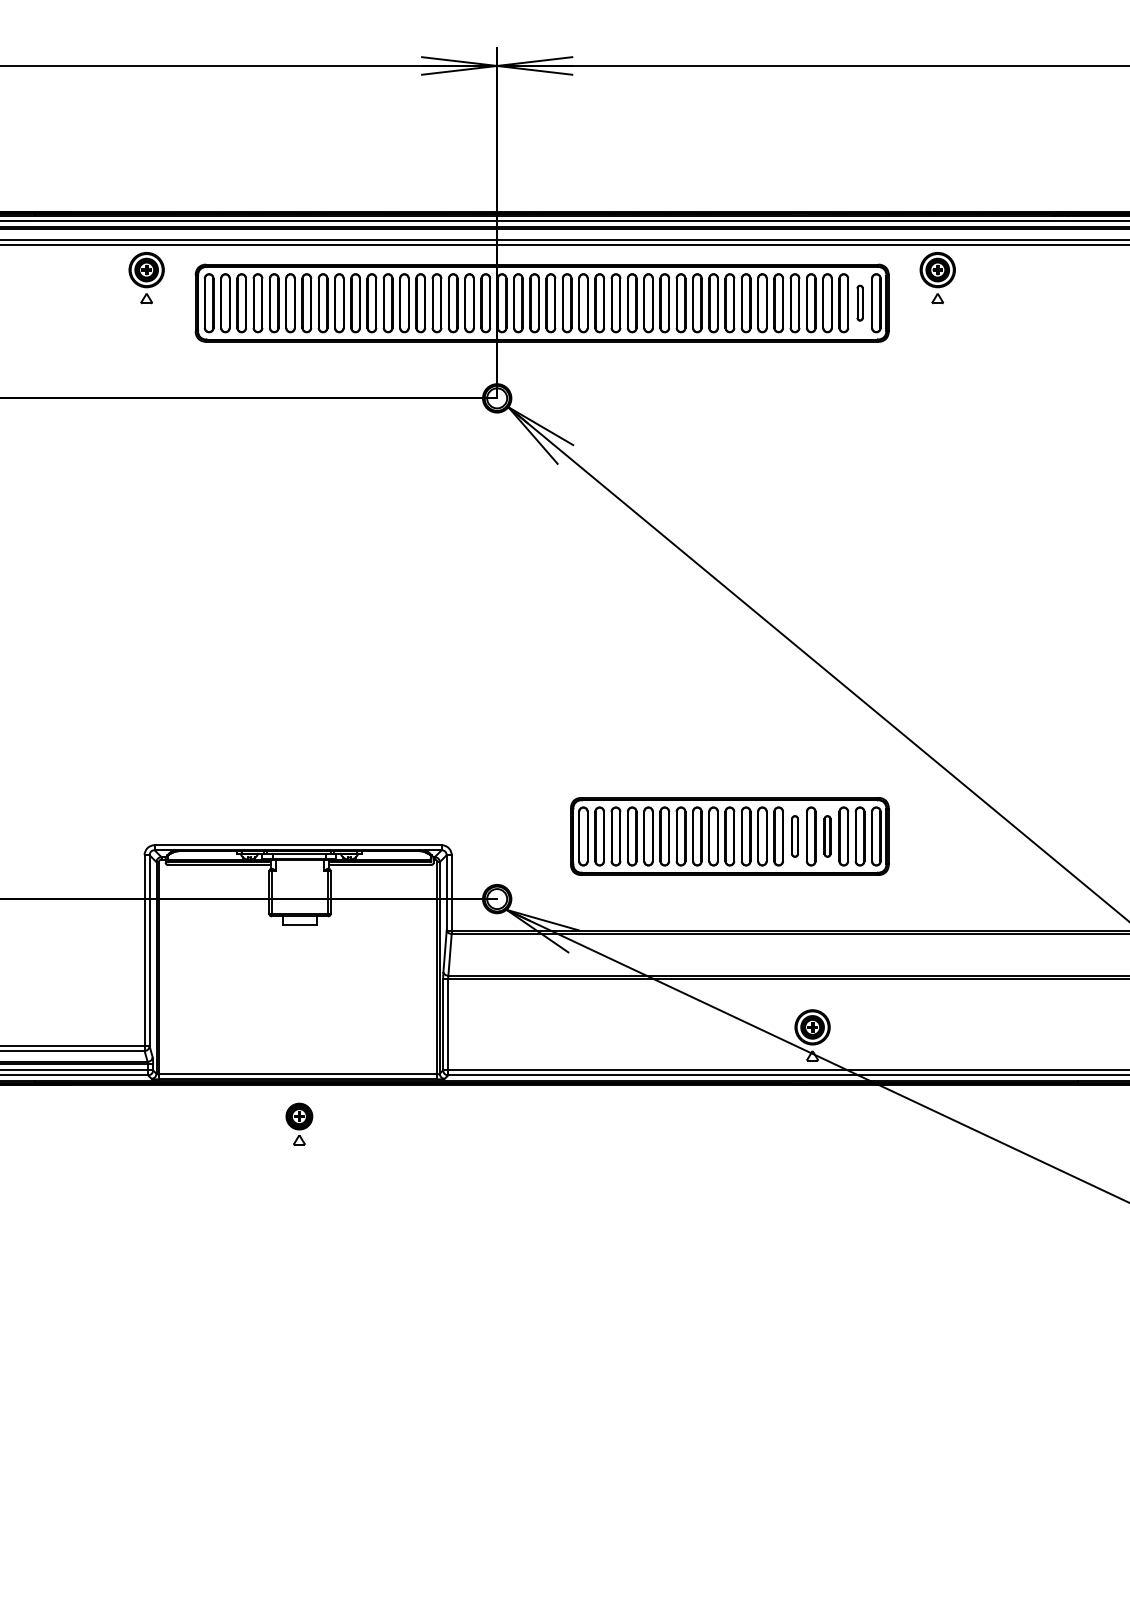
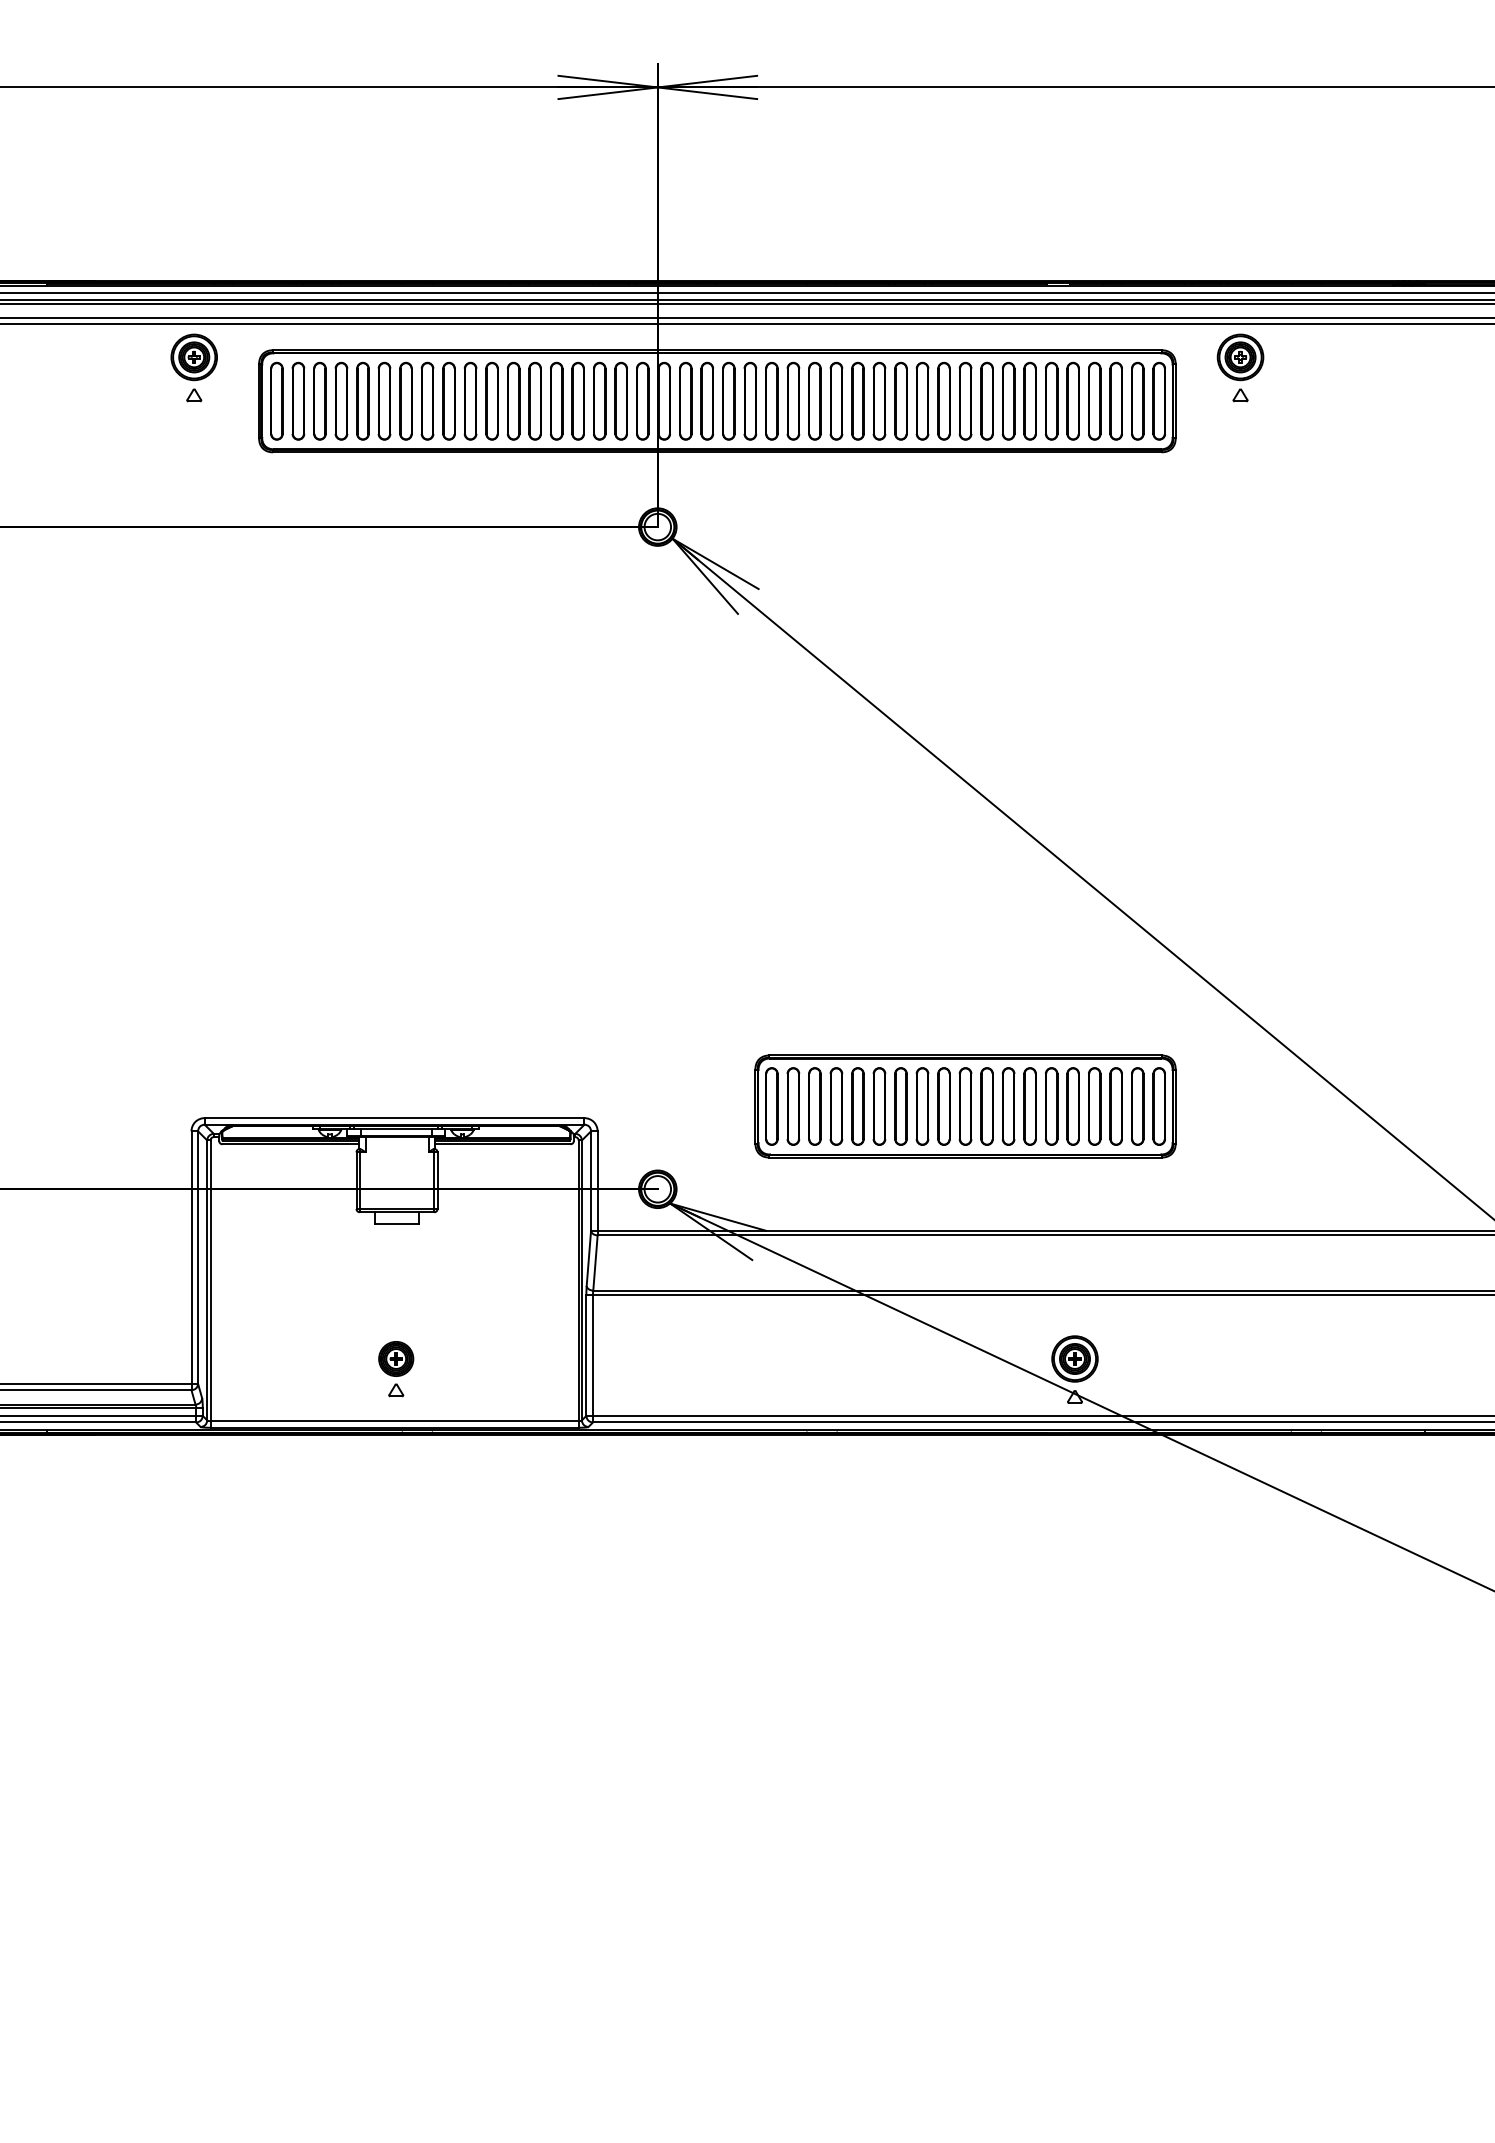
part: (859, 302) -> (1137, 400), size x1.67
part: (794, 836) -> (1051, 1106), size x1.43
part: (827, 836) -> (1094, 1106), size x1.43
part: (299, 1124) -> (396, 1369), moved

